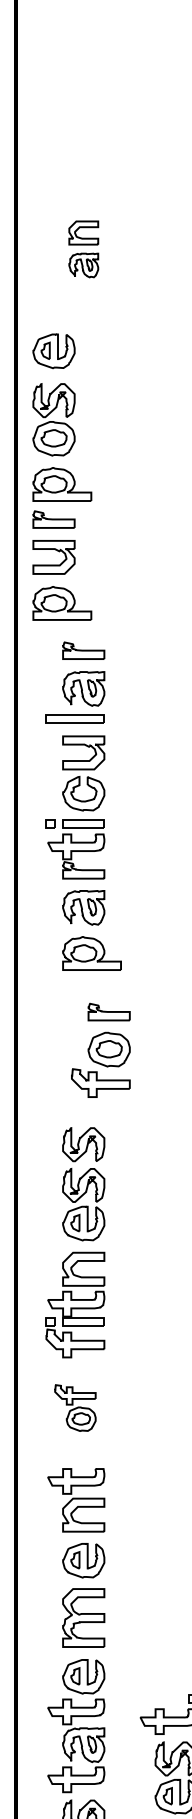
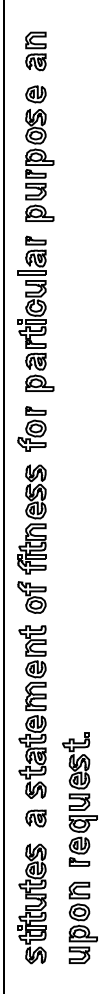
part: (82, 249) -> (35, 51), size x1.43
part: (61, 476) -> (39, 153), moved
part: (99, 1049) -> (31, 428), moved
part: (74, 1407) -> (31, 597), size x1.43

